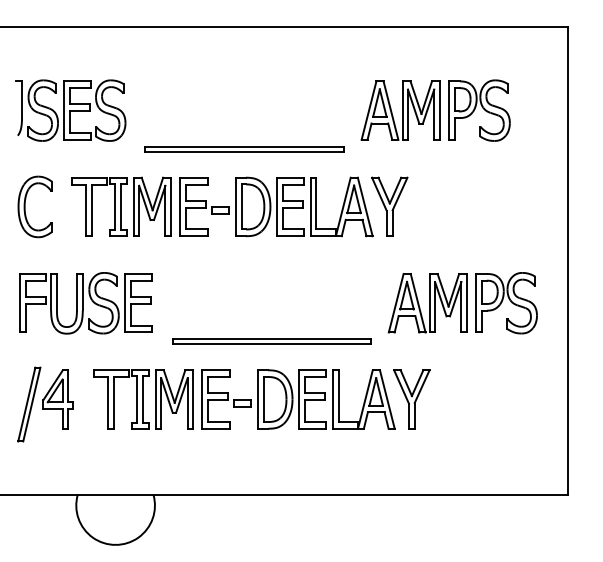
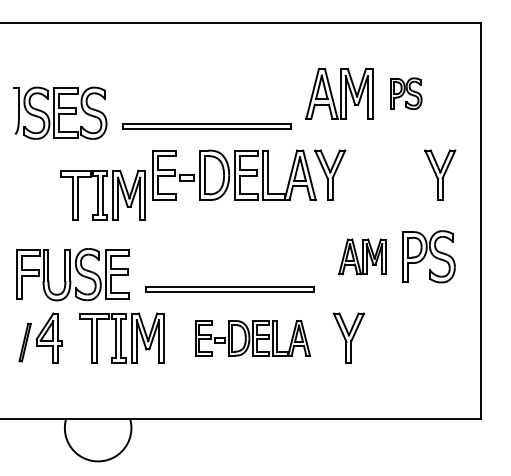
part: (70, 110) -> (59, 113), moved
part: (479, 110) -> (406, 93), size x0.6
part: (25, 206) -> (21, 174), removed
part: (121, 206) -> (103, 195), moved
part: (519, 206) -> (440, 174), added
part: (85, 303) -> (72, 274), moved
part: (427, 303) -> (362, 257), size x0.7
part: (298, 399) -> (252, 338), size x0.7
part: (29, 404) -> (25, 342), size x0.6

